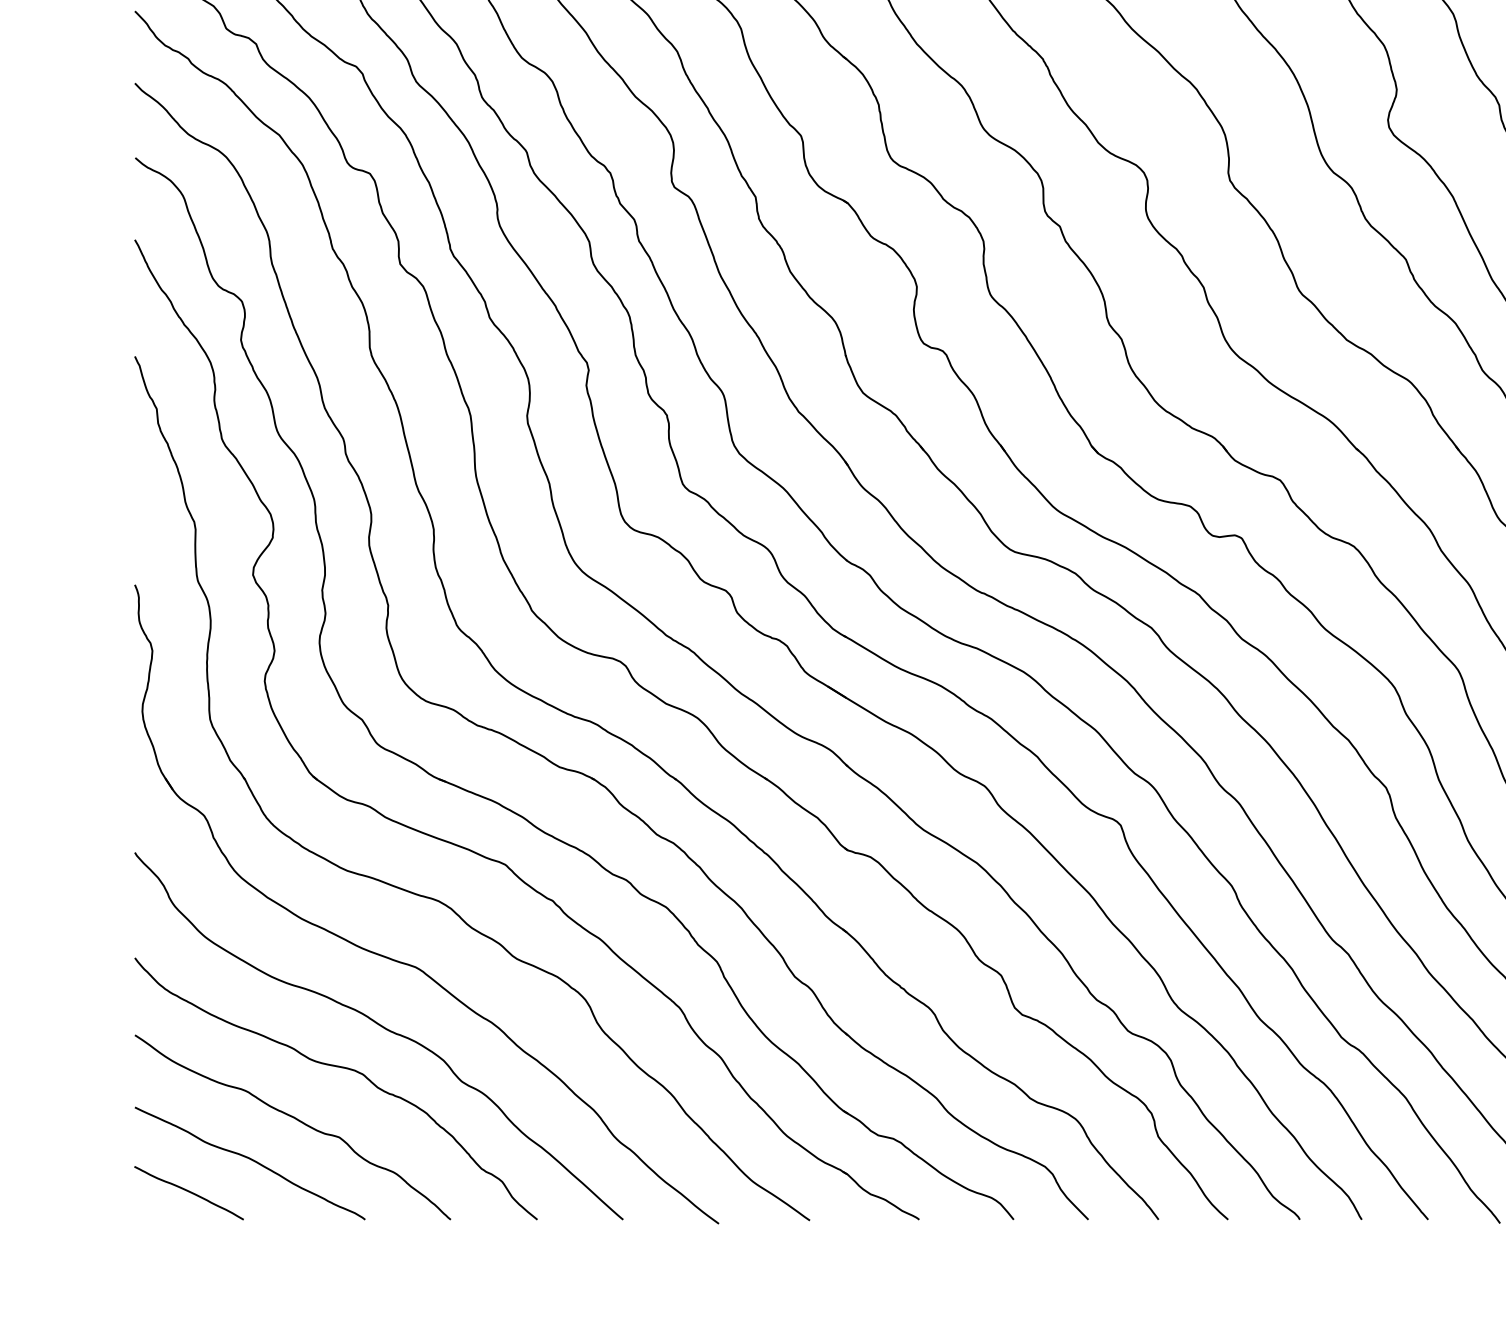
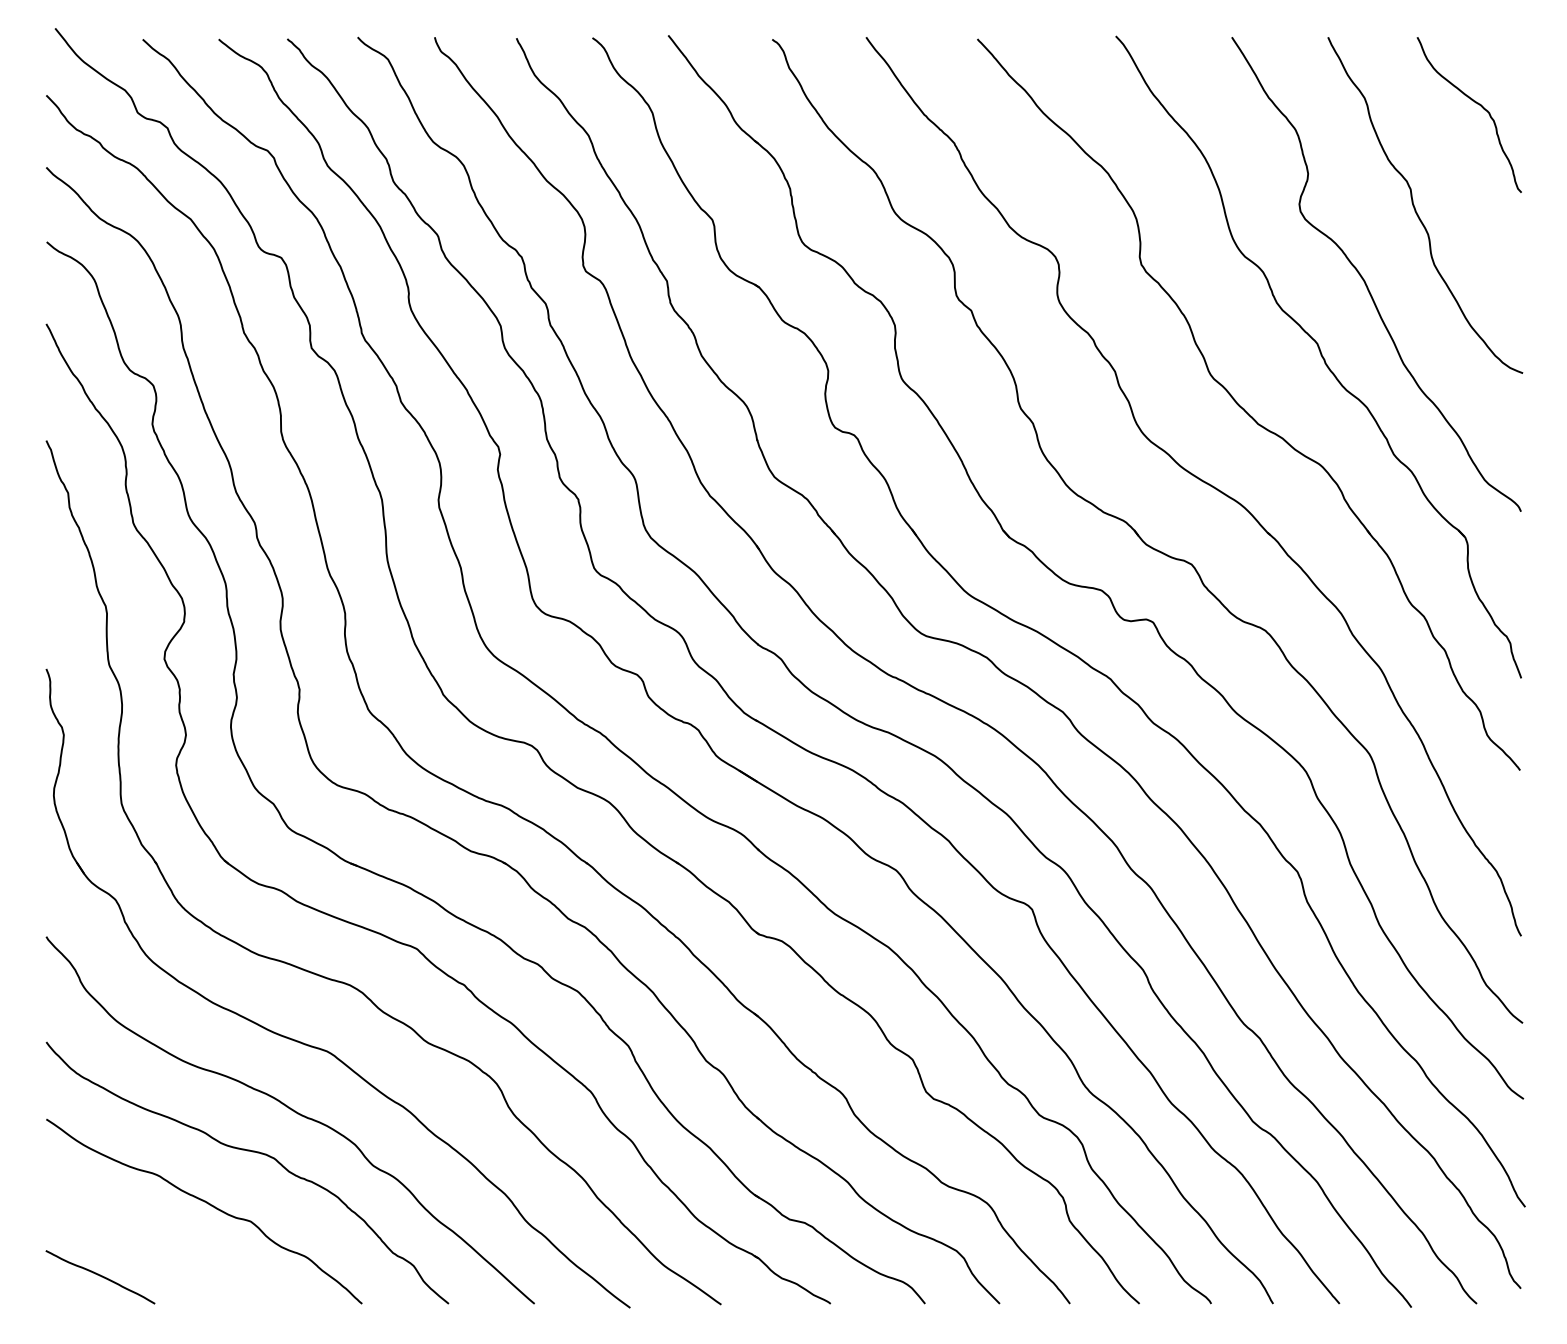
curve: (251, 1160) -> (162, 1244), removed

